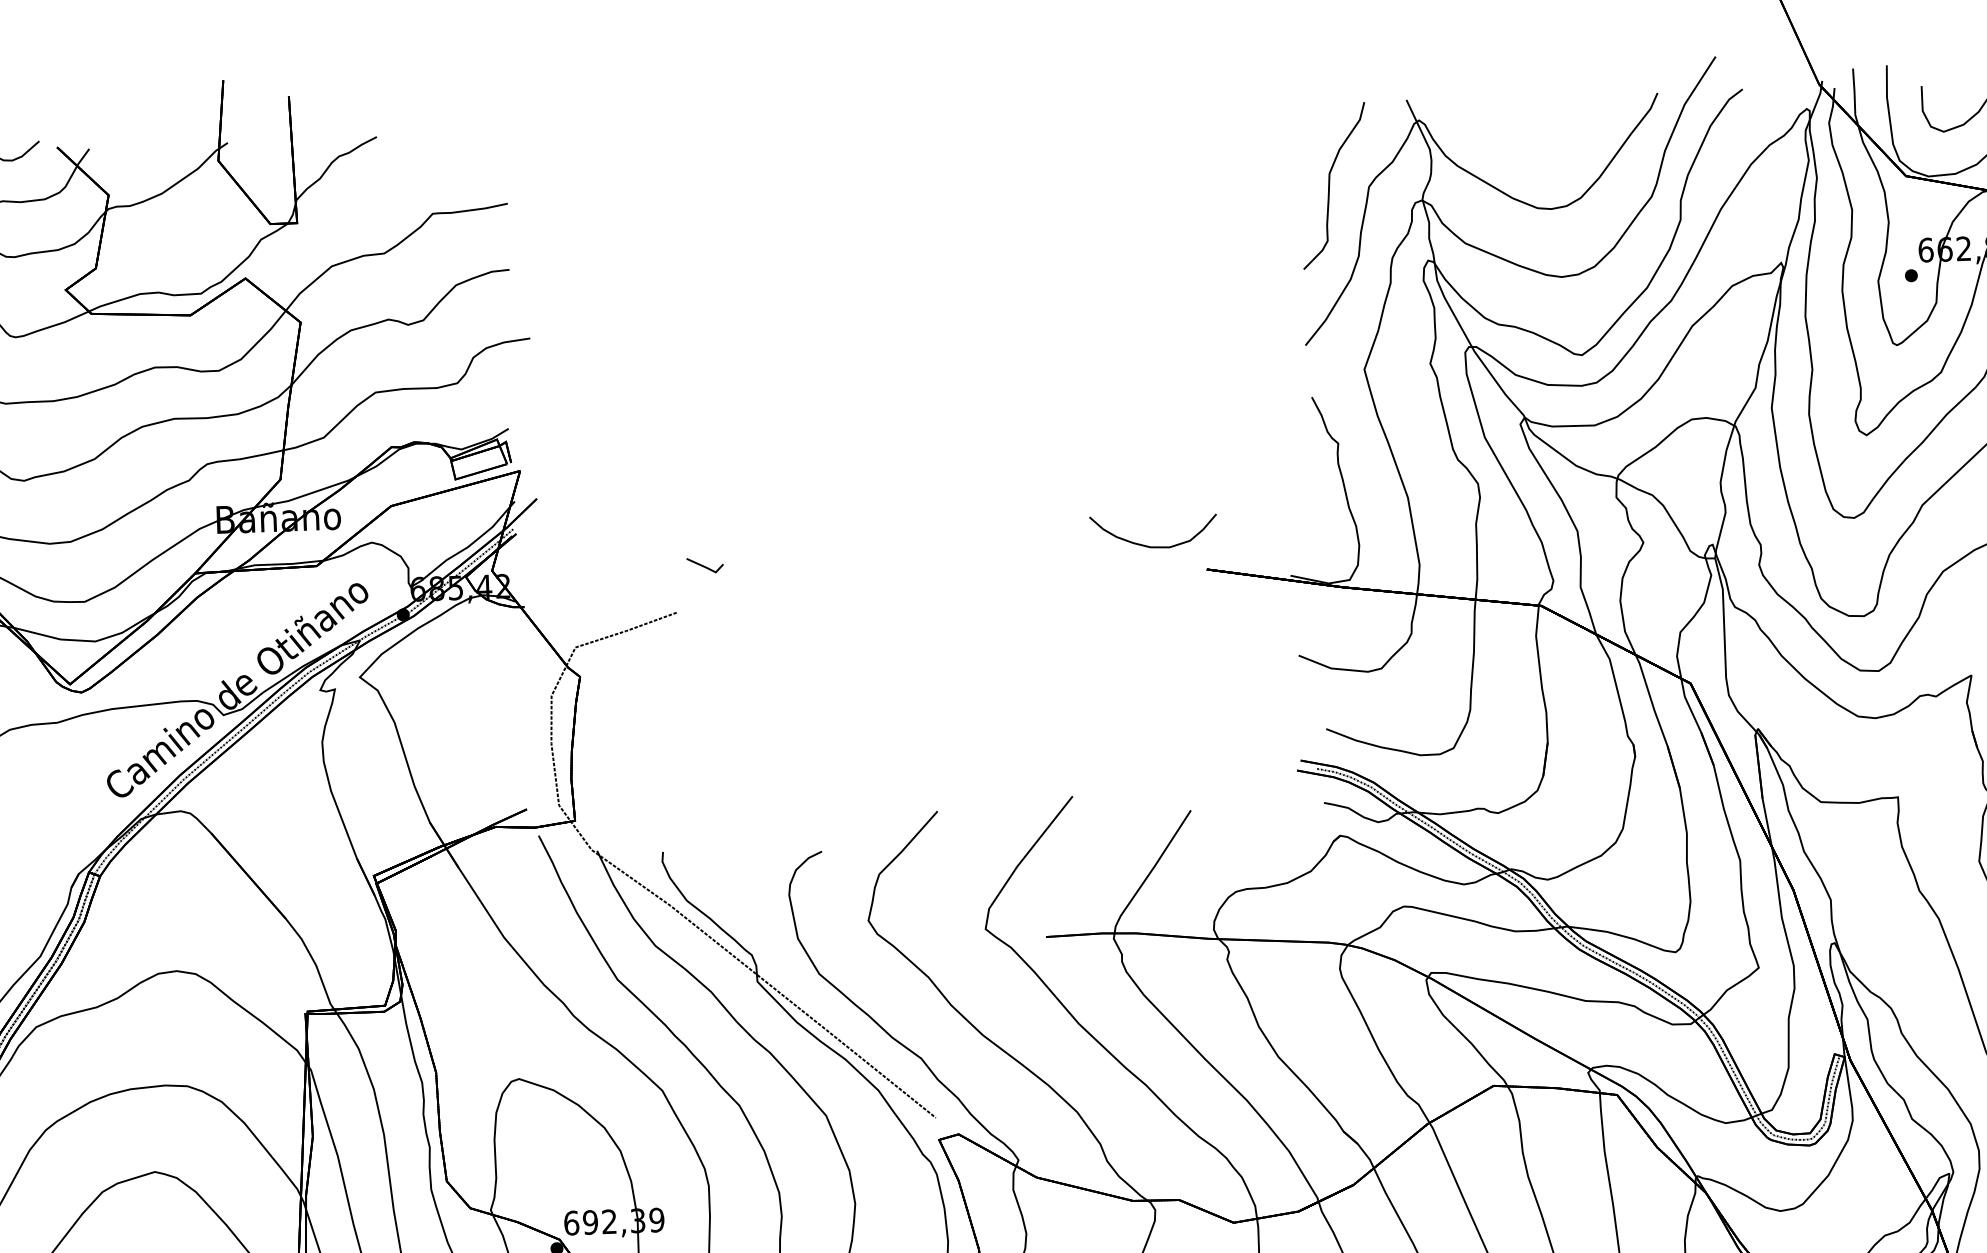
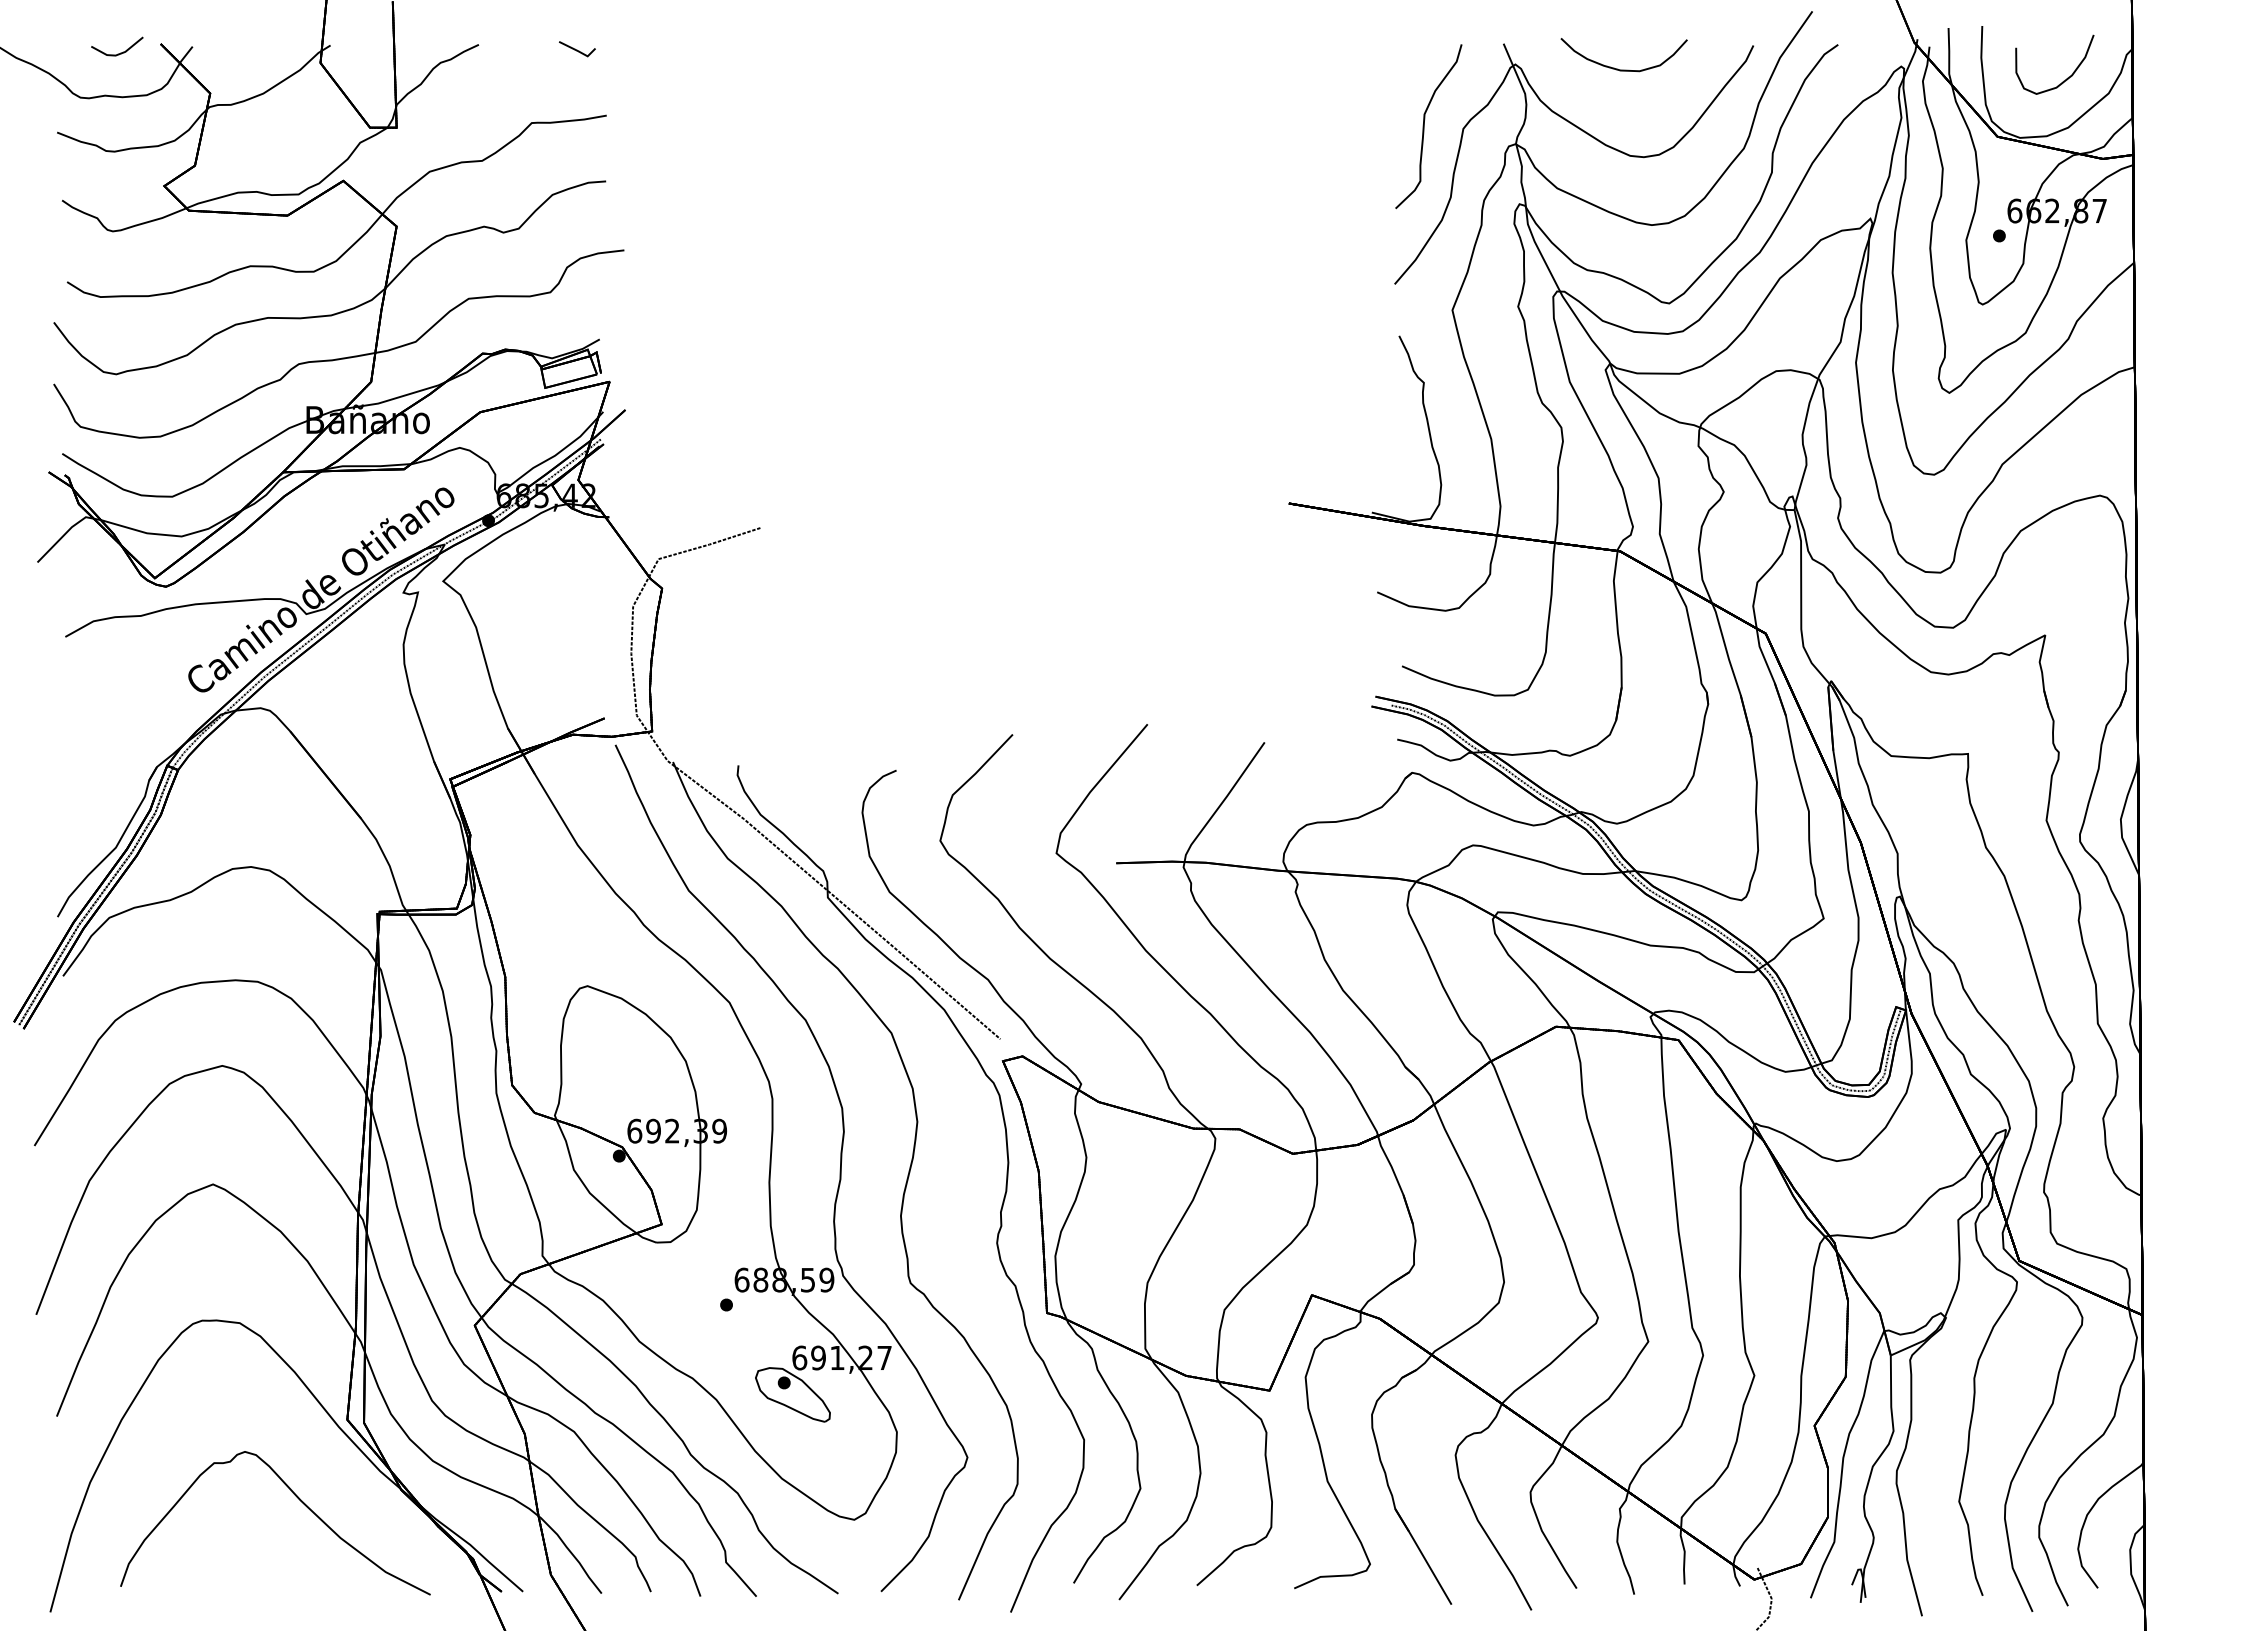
curve: (1153, 546) -> (1623, 69), moved
line: (705, 565) -> (577, 49), moved

